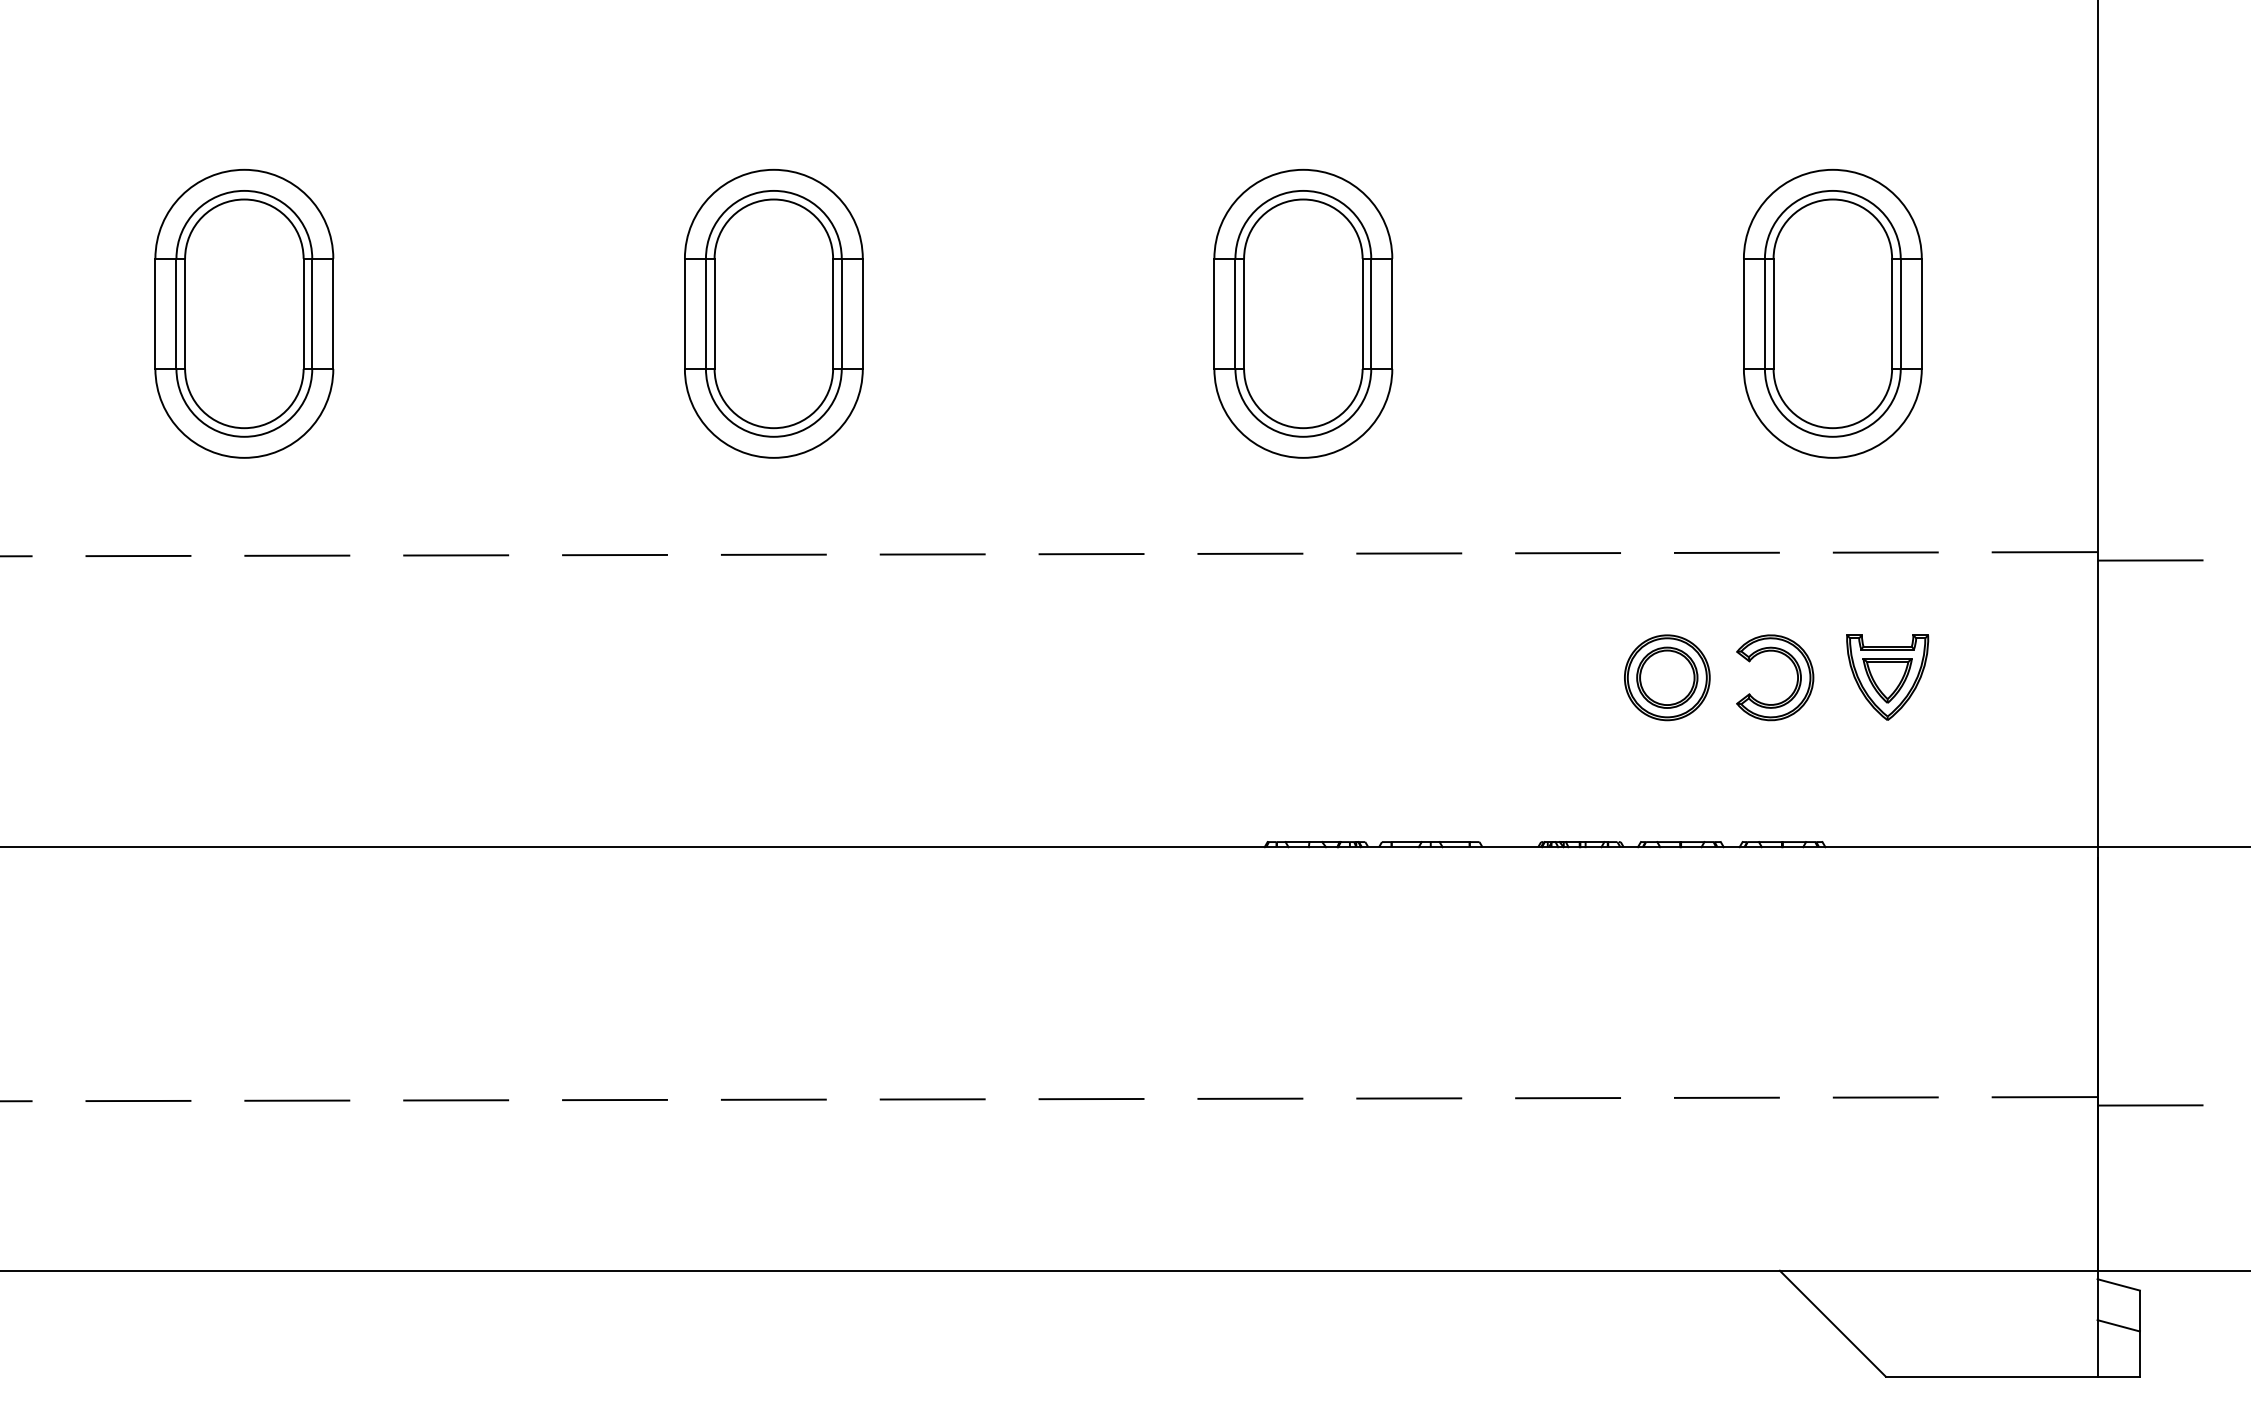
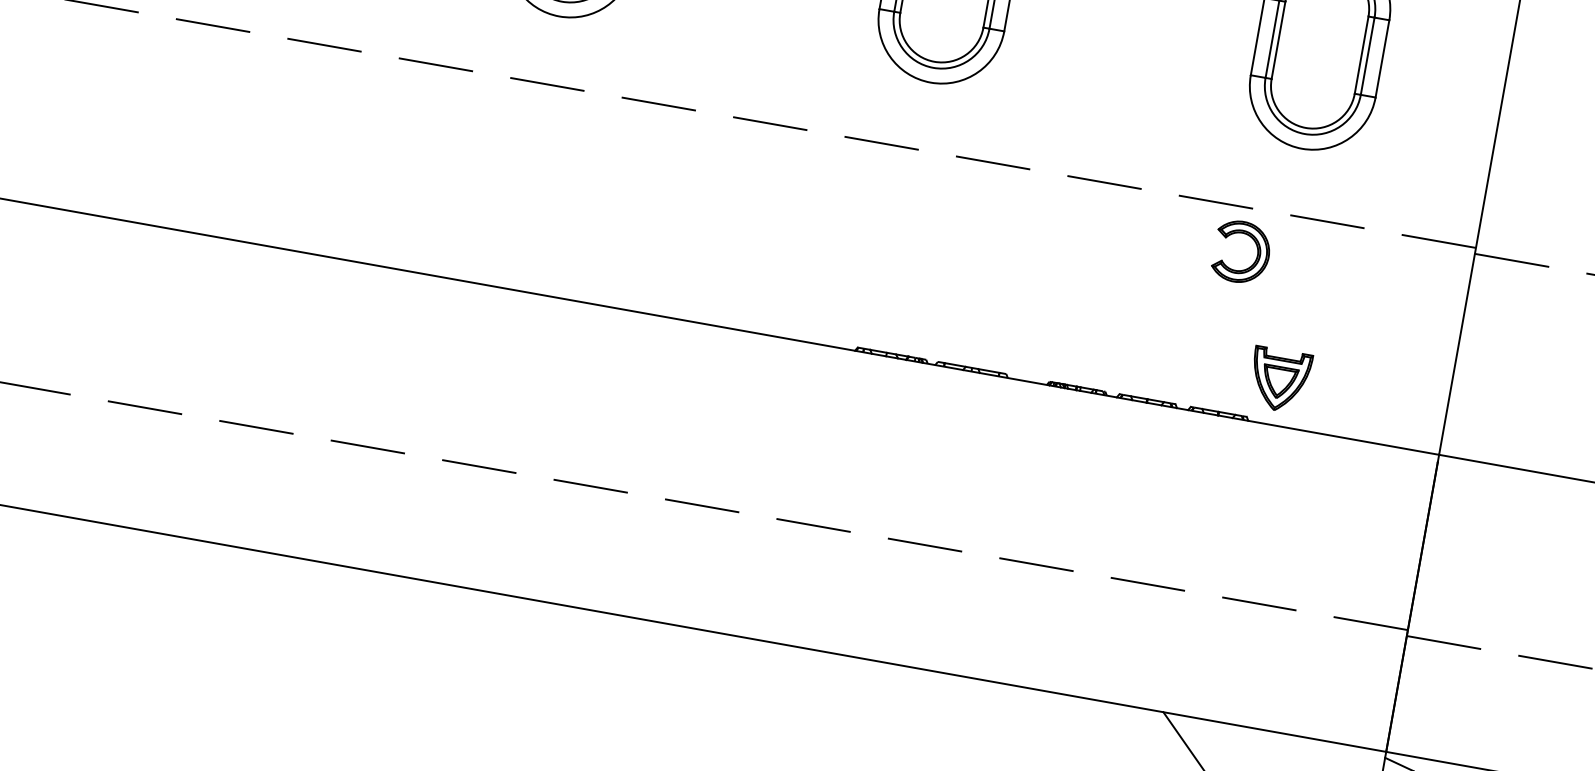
part: (1796, 674) -> (1257, 252), moved
part: (1667, 677) -> (1158, 282), removed
part: (1887, 677) -> (1279, 380), moved

